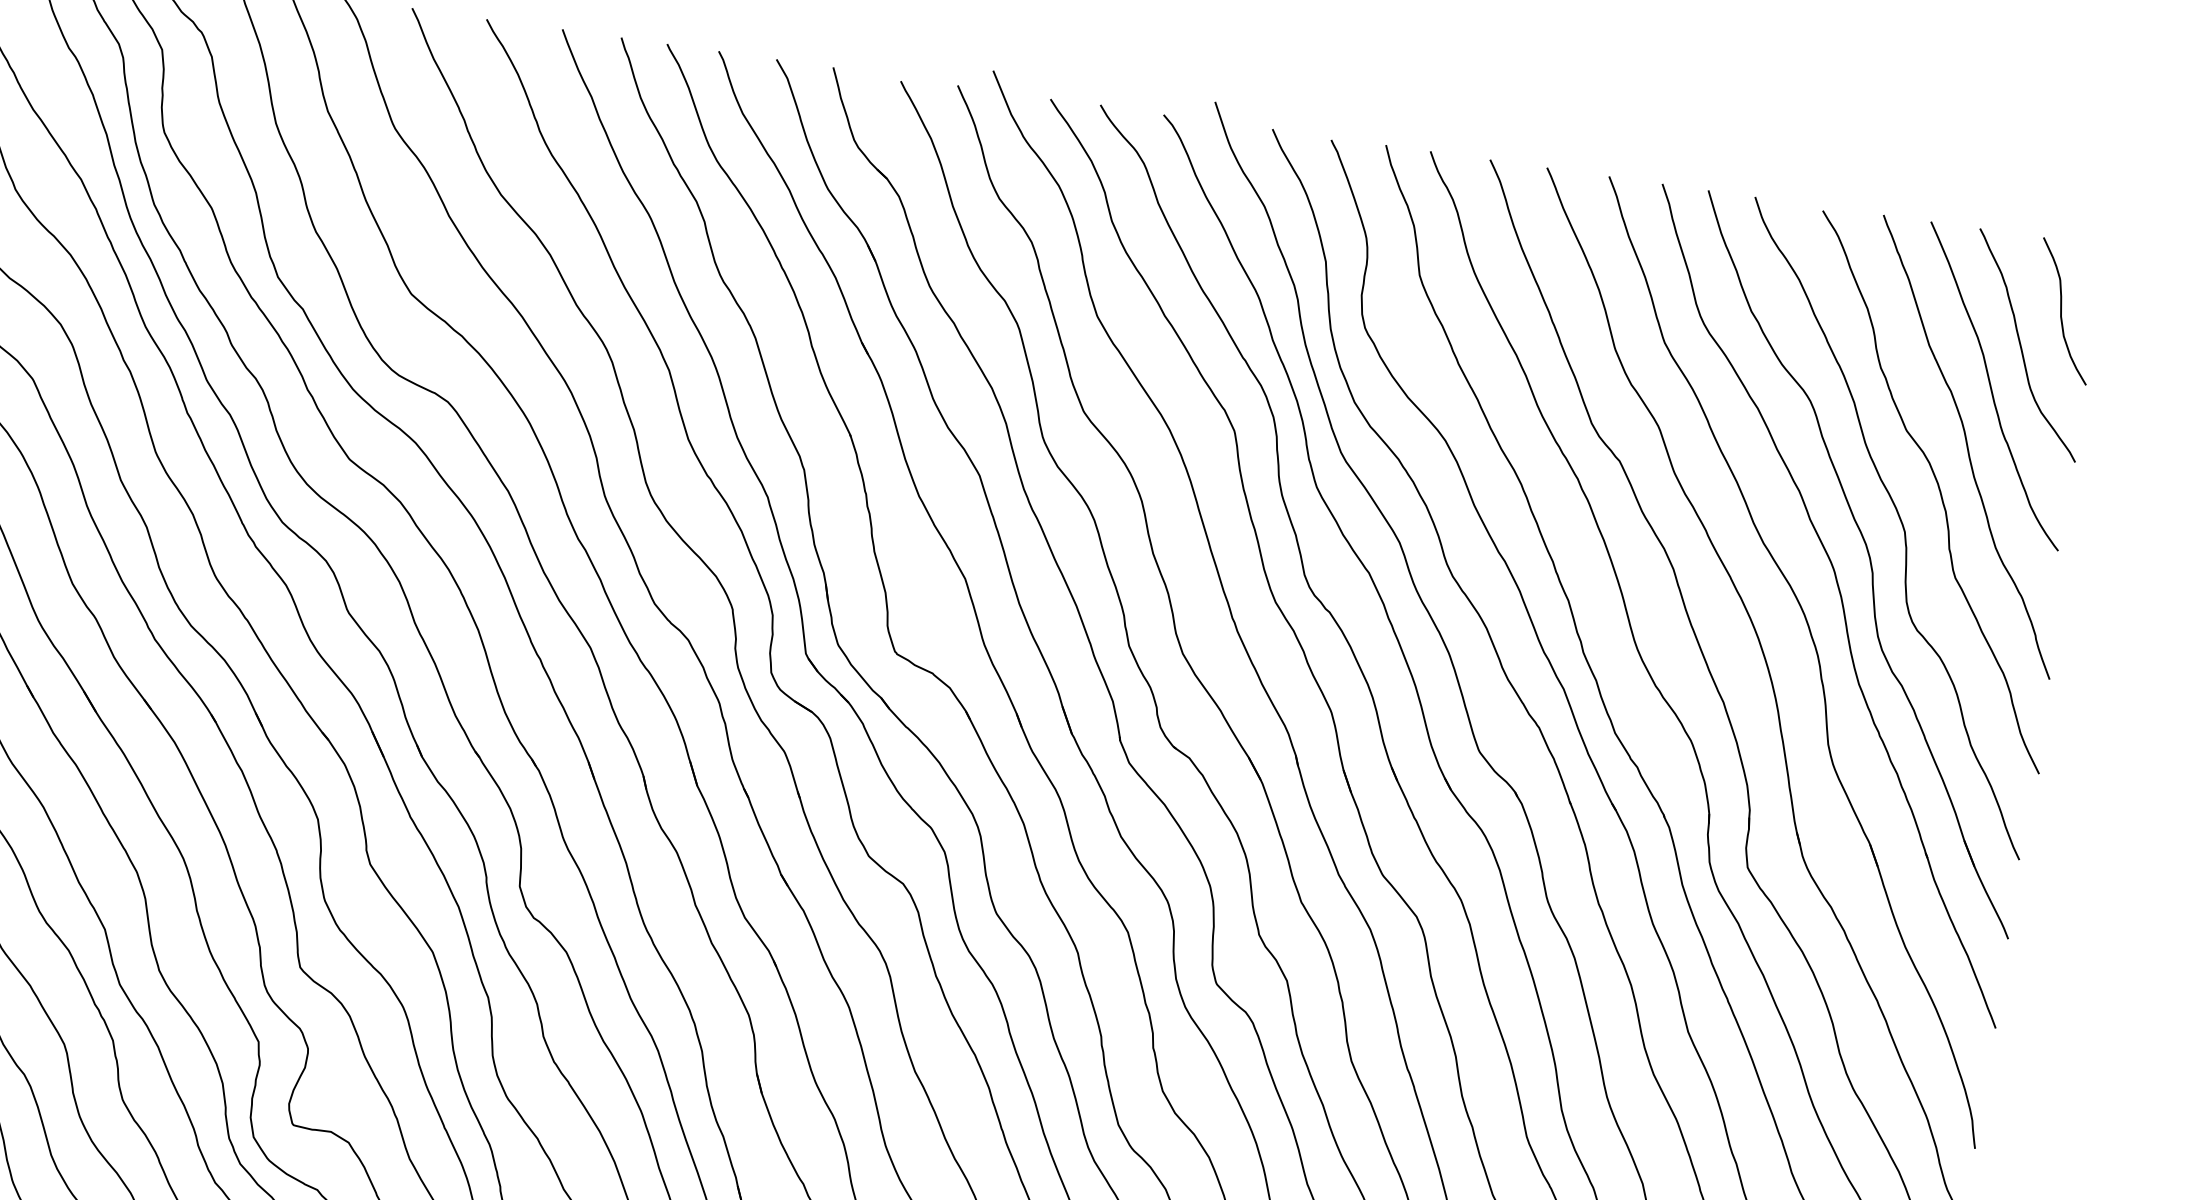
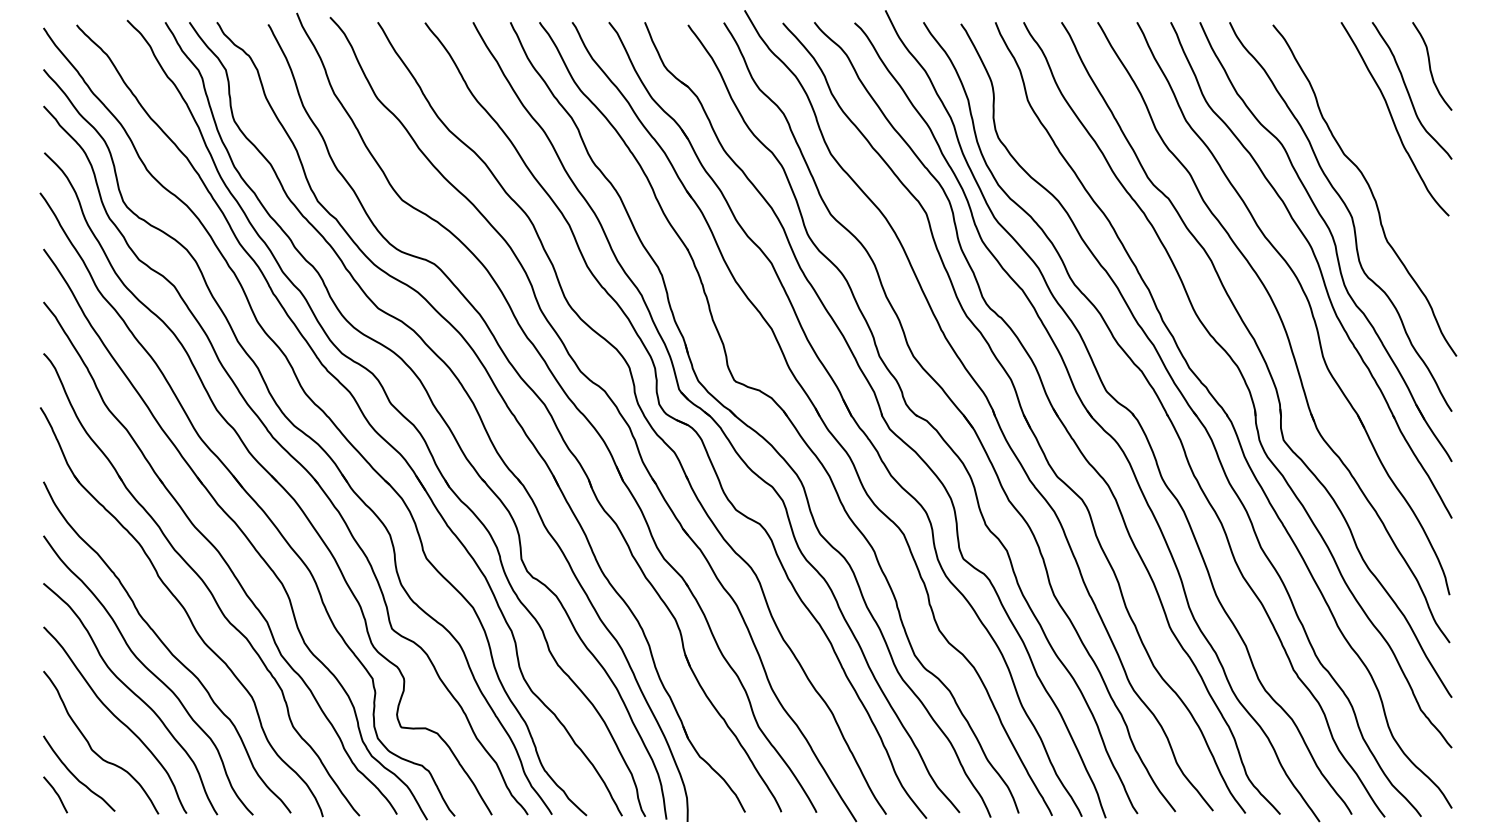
curve: (1965, 447) -> (1382, 159), removed

